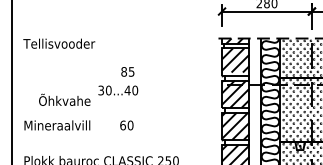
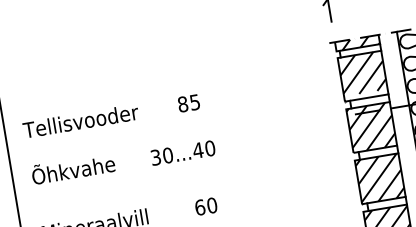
text: (59, 43) -> (81, 120), moved
text: (127, 71) -> (188, 102), moved
text: (64, 99) -> (72, 168), moved

